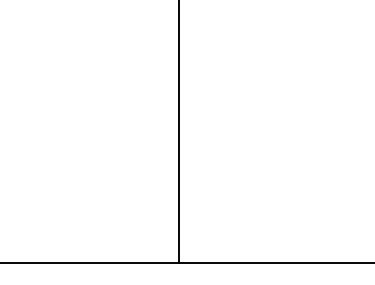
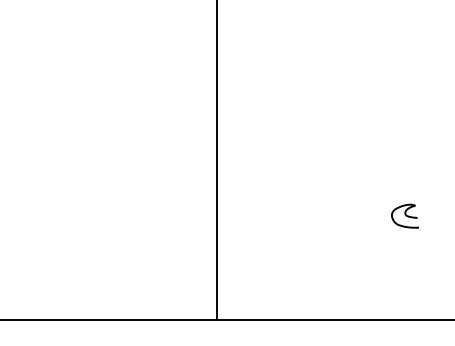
curve: (333, 177) -> (404, 215), added

